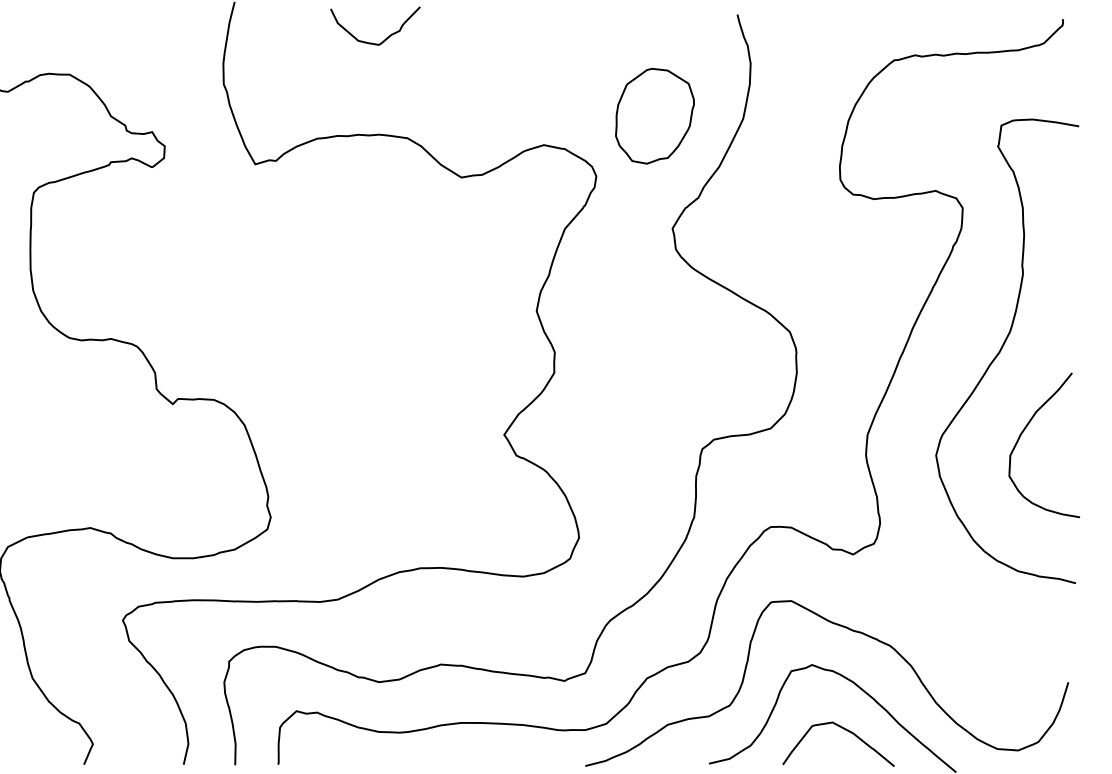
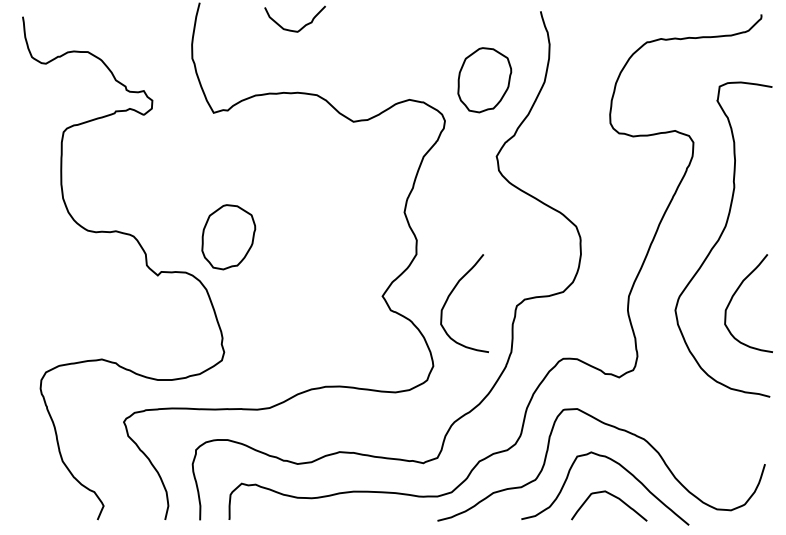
part: (277, 348) -> (228, 237), added
curve: (605, 432) -> (451, 294), added

